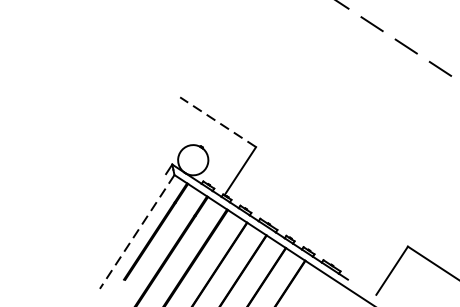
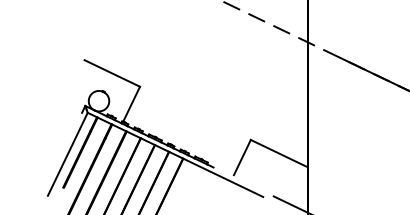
line: (218, 122) -> (112, 73), dashed -> solid
line: (136, 232) -> (67, 154), dashed -> solid

